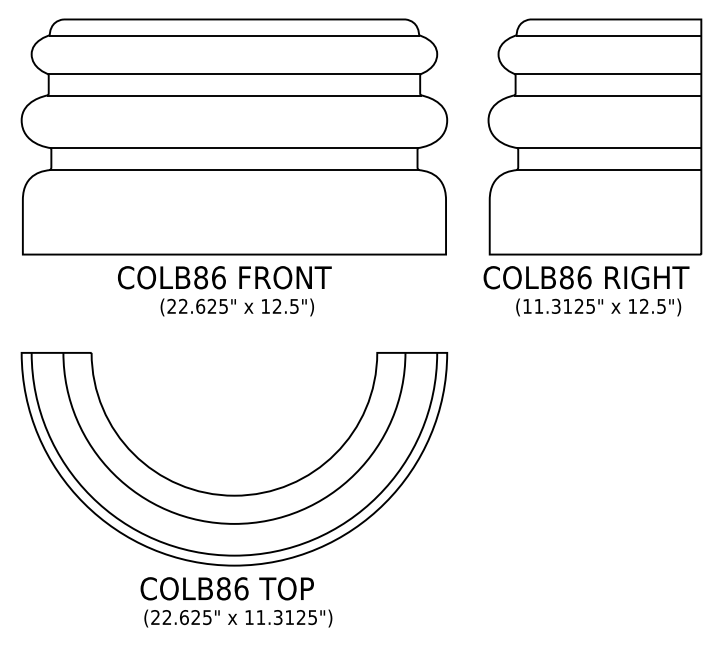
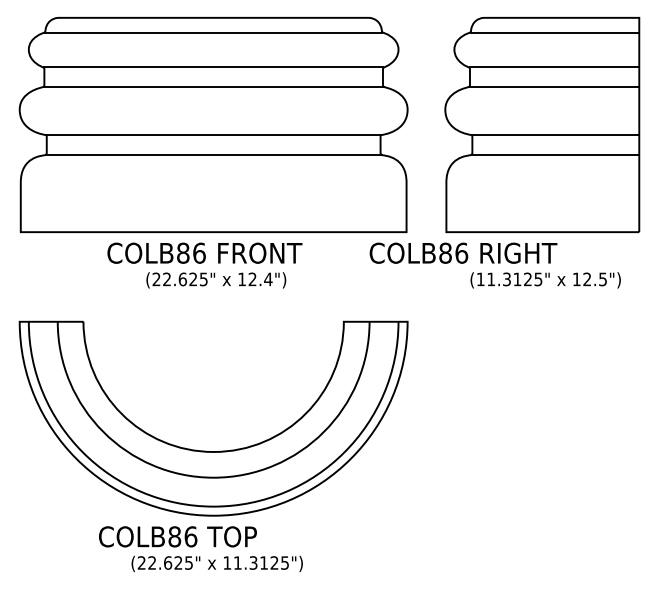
text: (586, 277) -> (463, 253), moved
text: (294, 306) -> (268, 279), 12.5") -> 12.4")
text: (226, 588) -> (177, 536), moved

